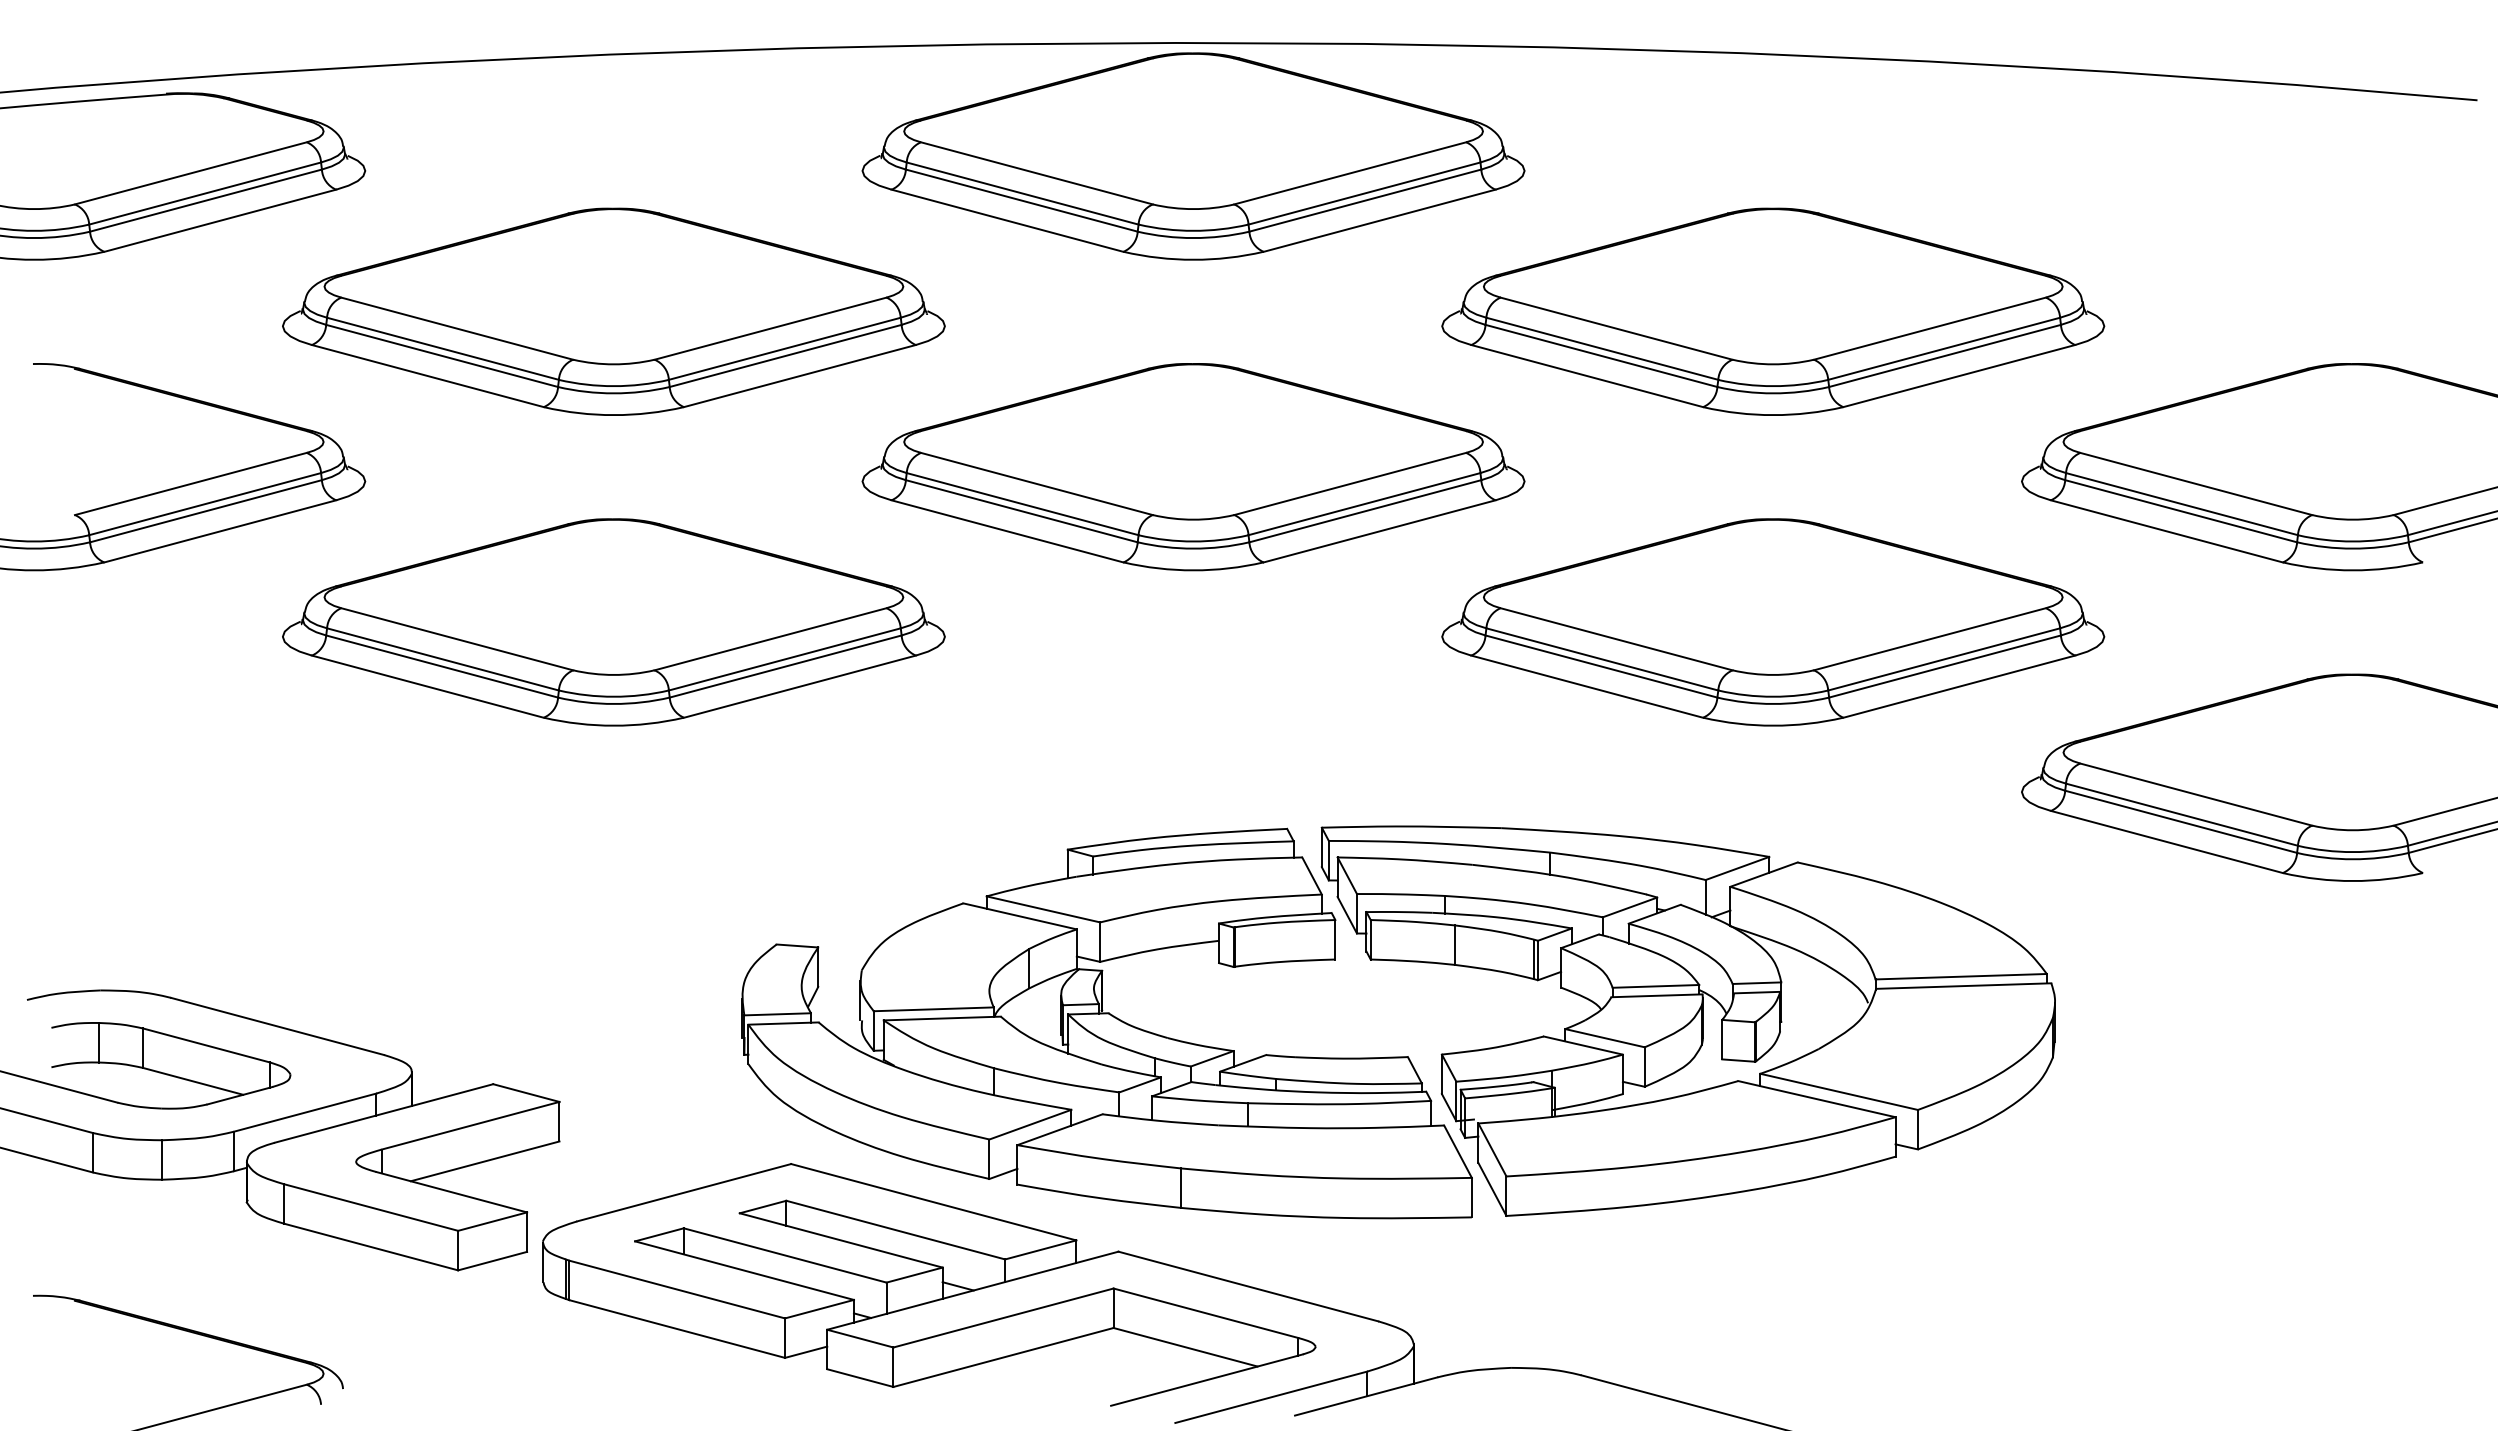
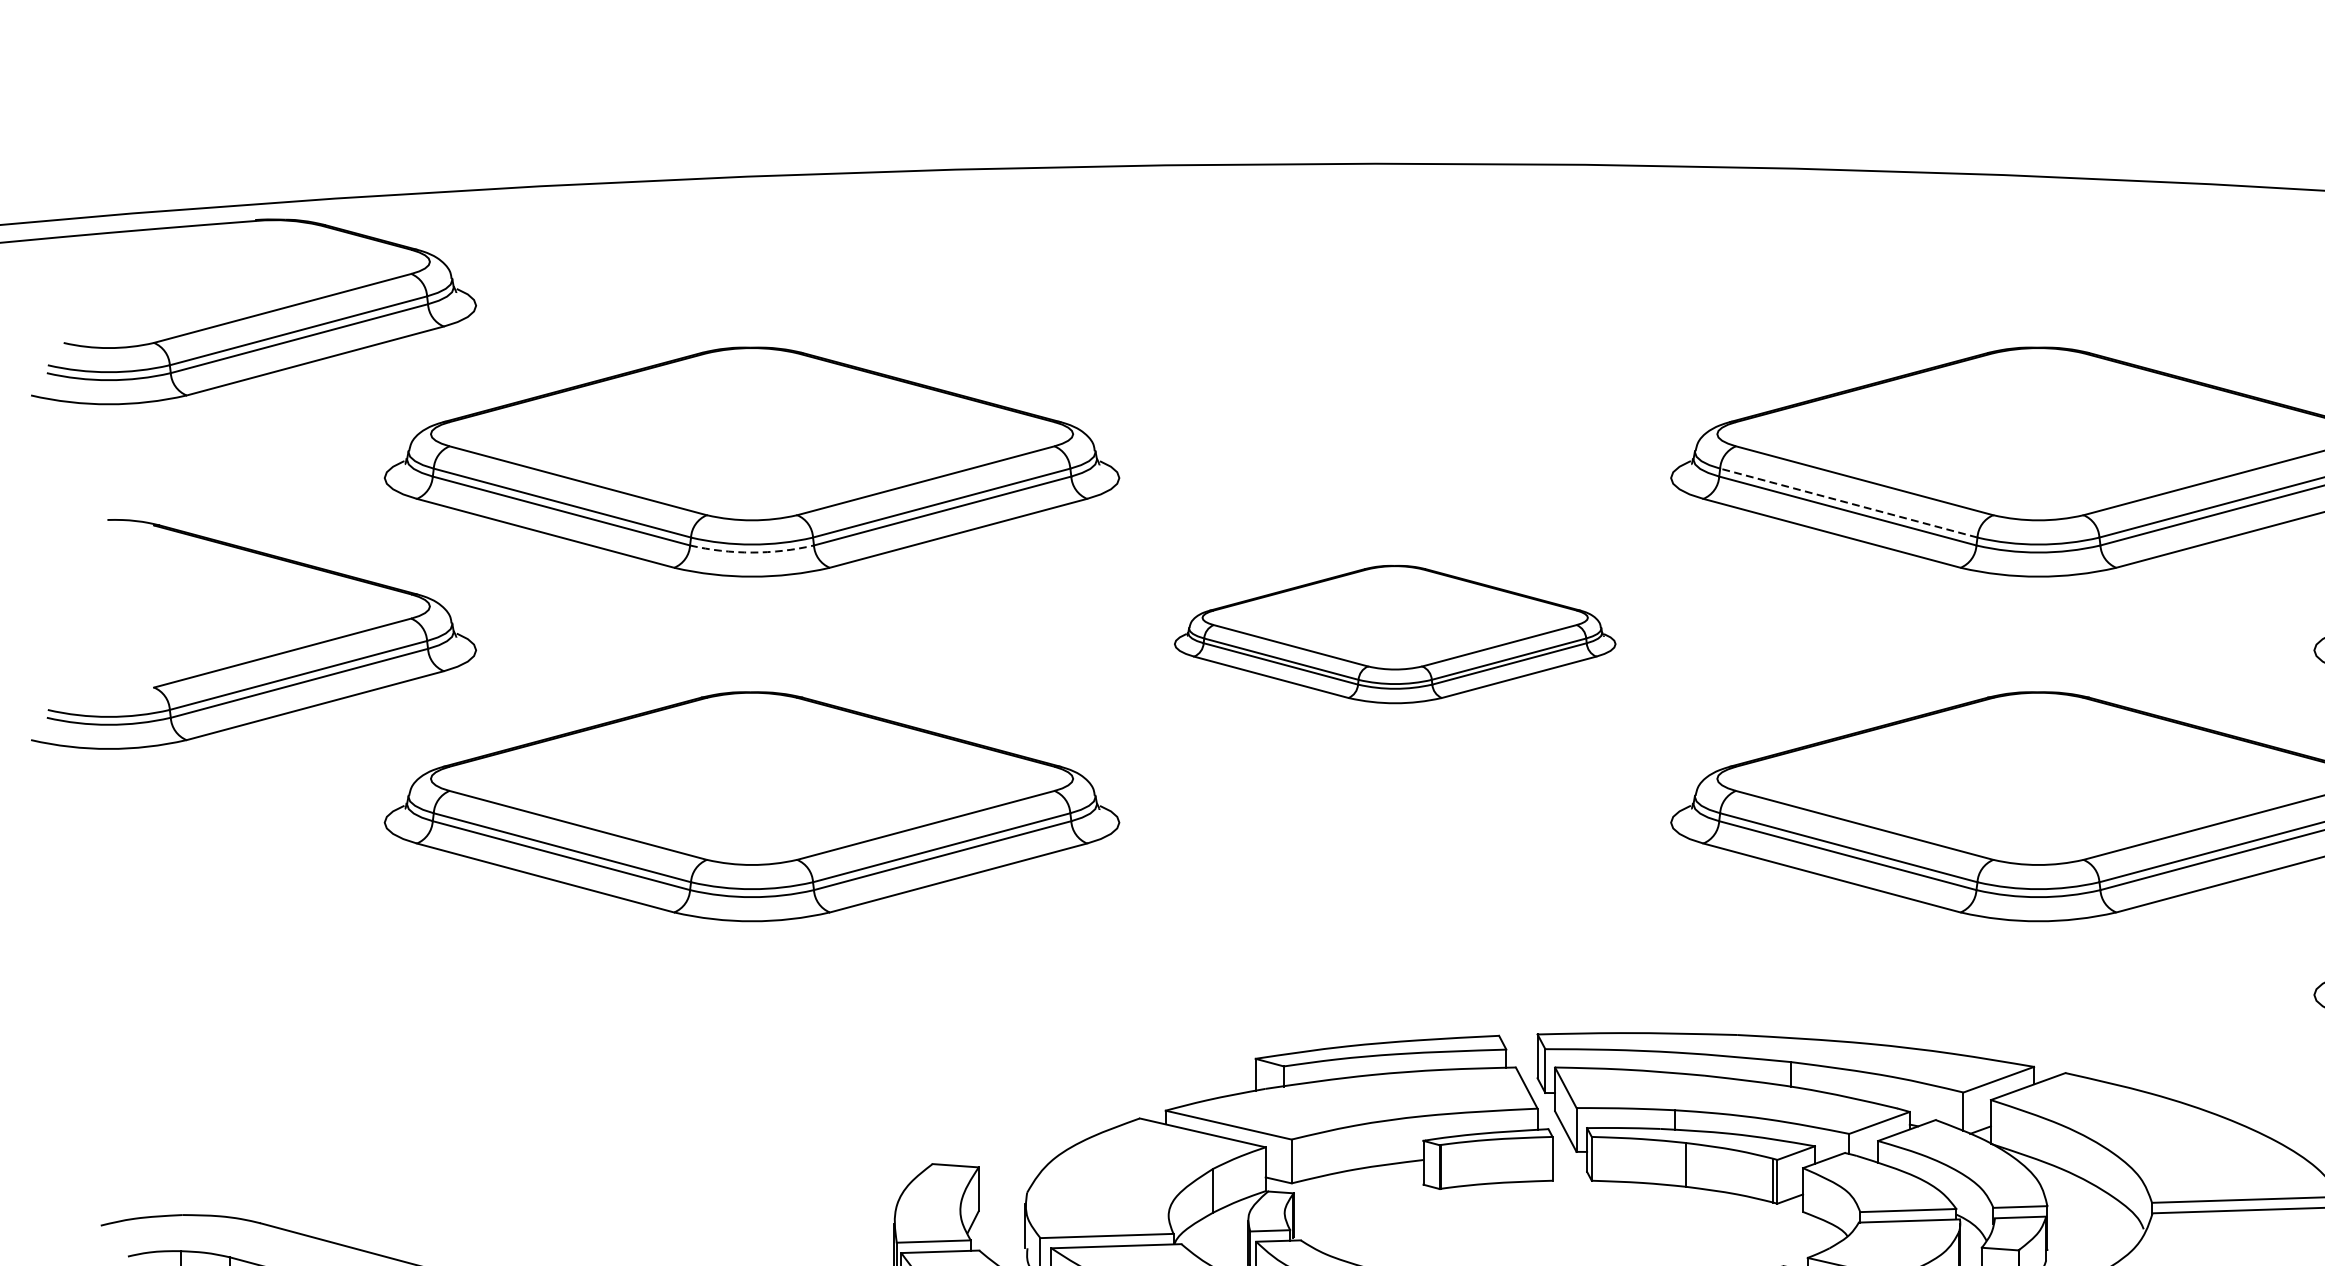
part: (1193, 156) -> (1395, 289), removed
line: (1601, 348) -> (1847, 502), solid -> dashed
arc: (613, 393) -> (751, 552), solid -> dashed
part: (1193, 467) -> (1395, 634), size x0.6

